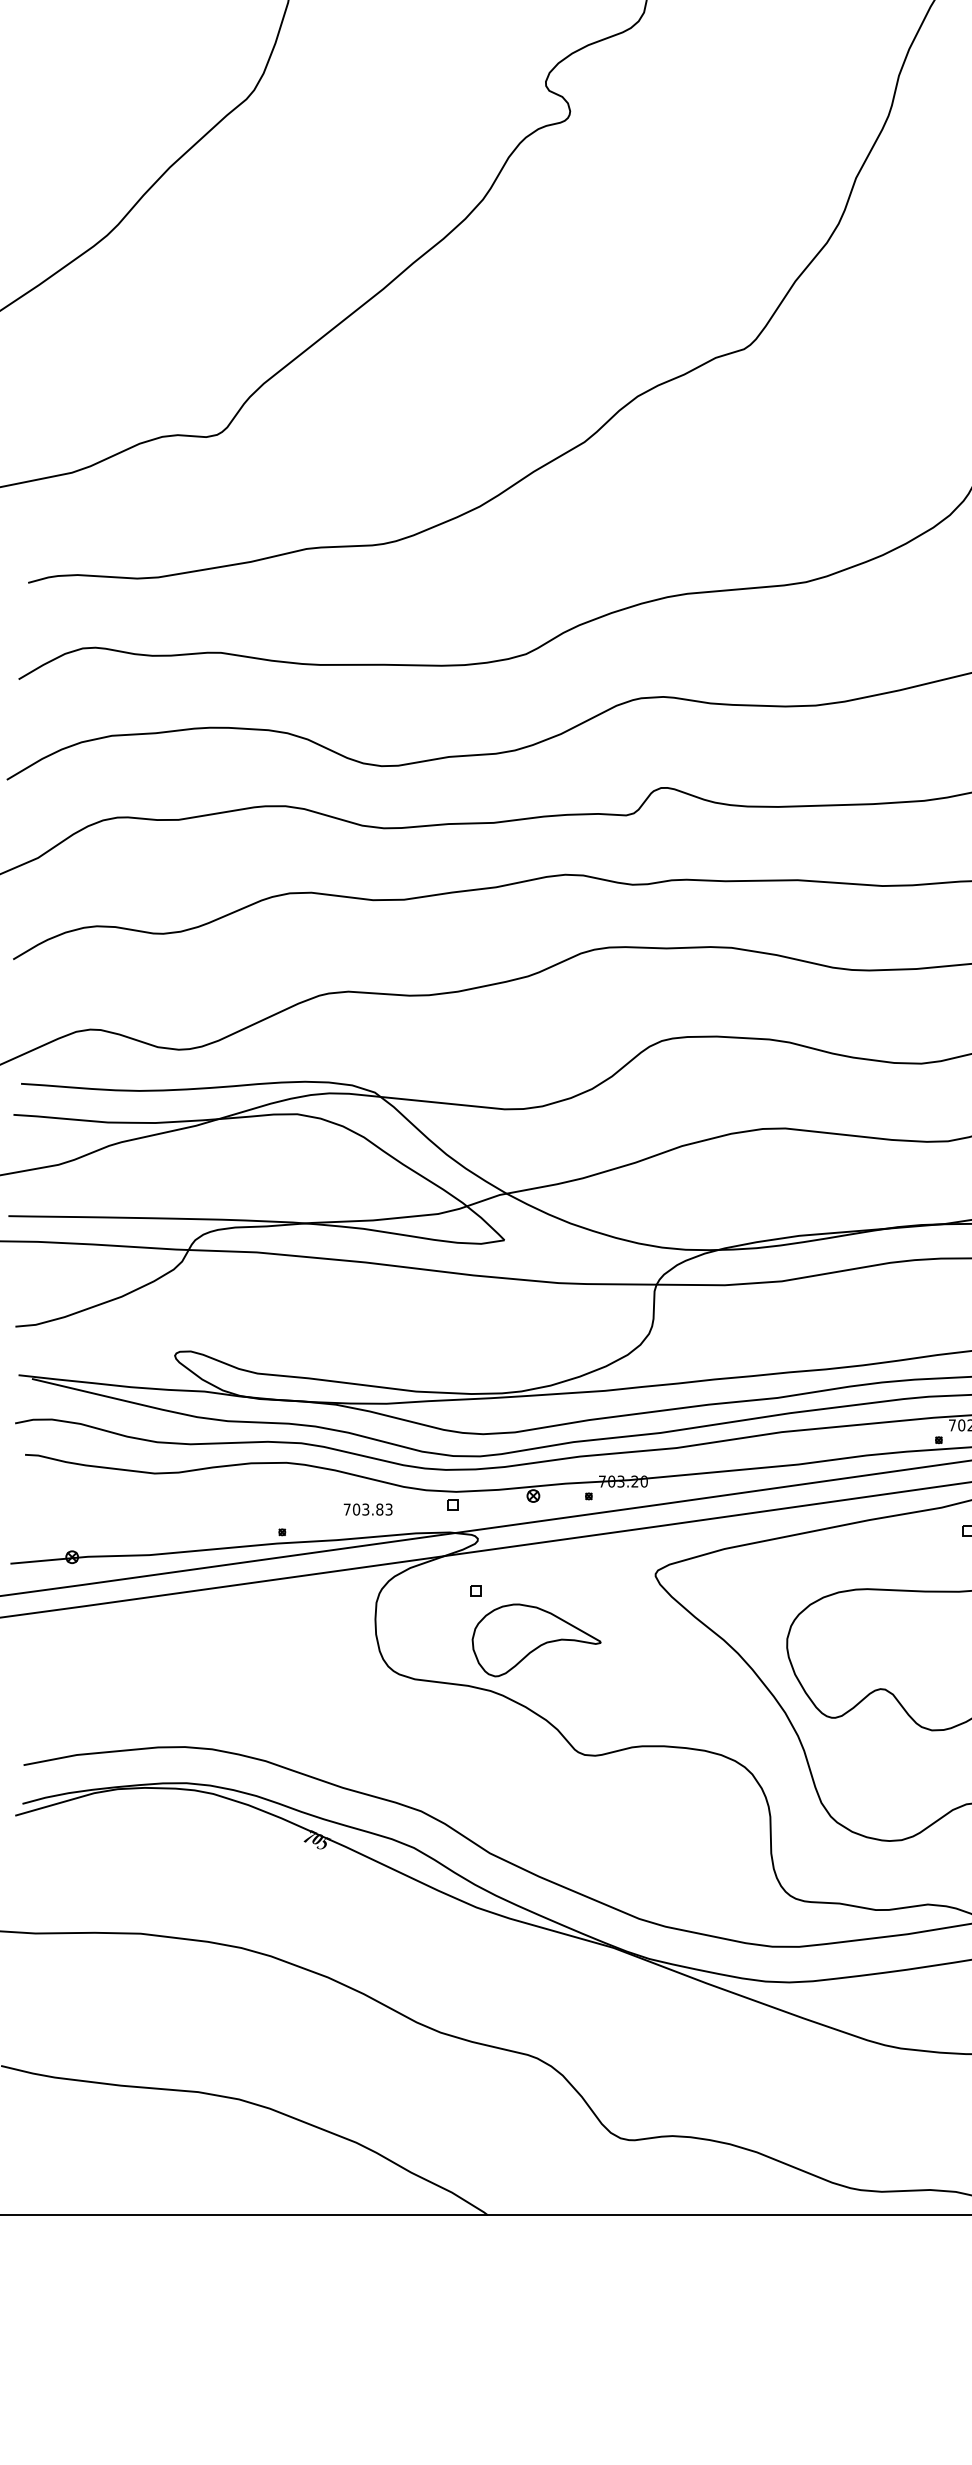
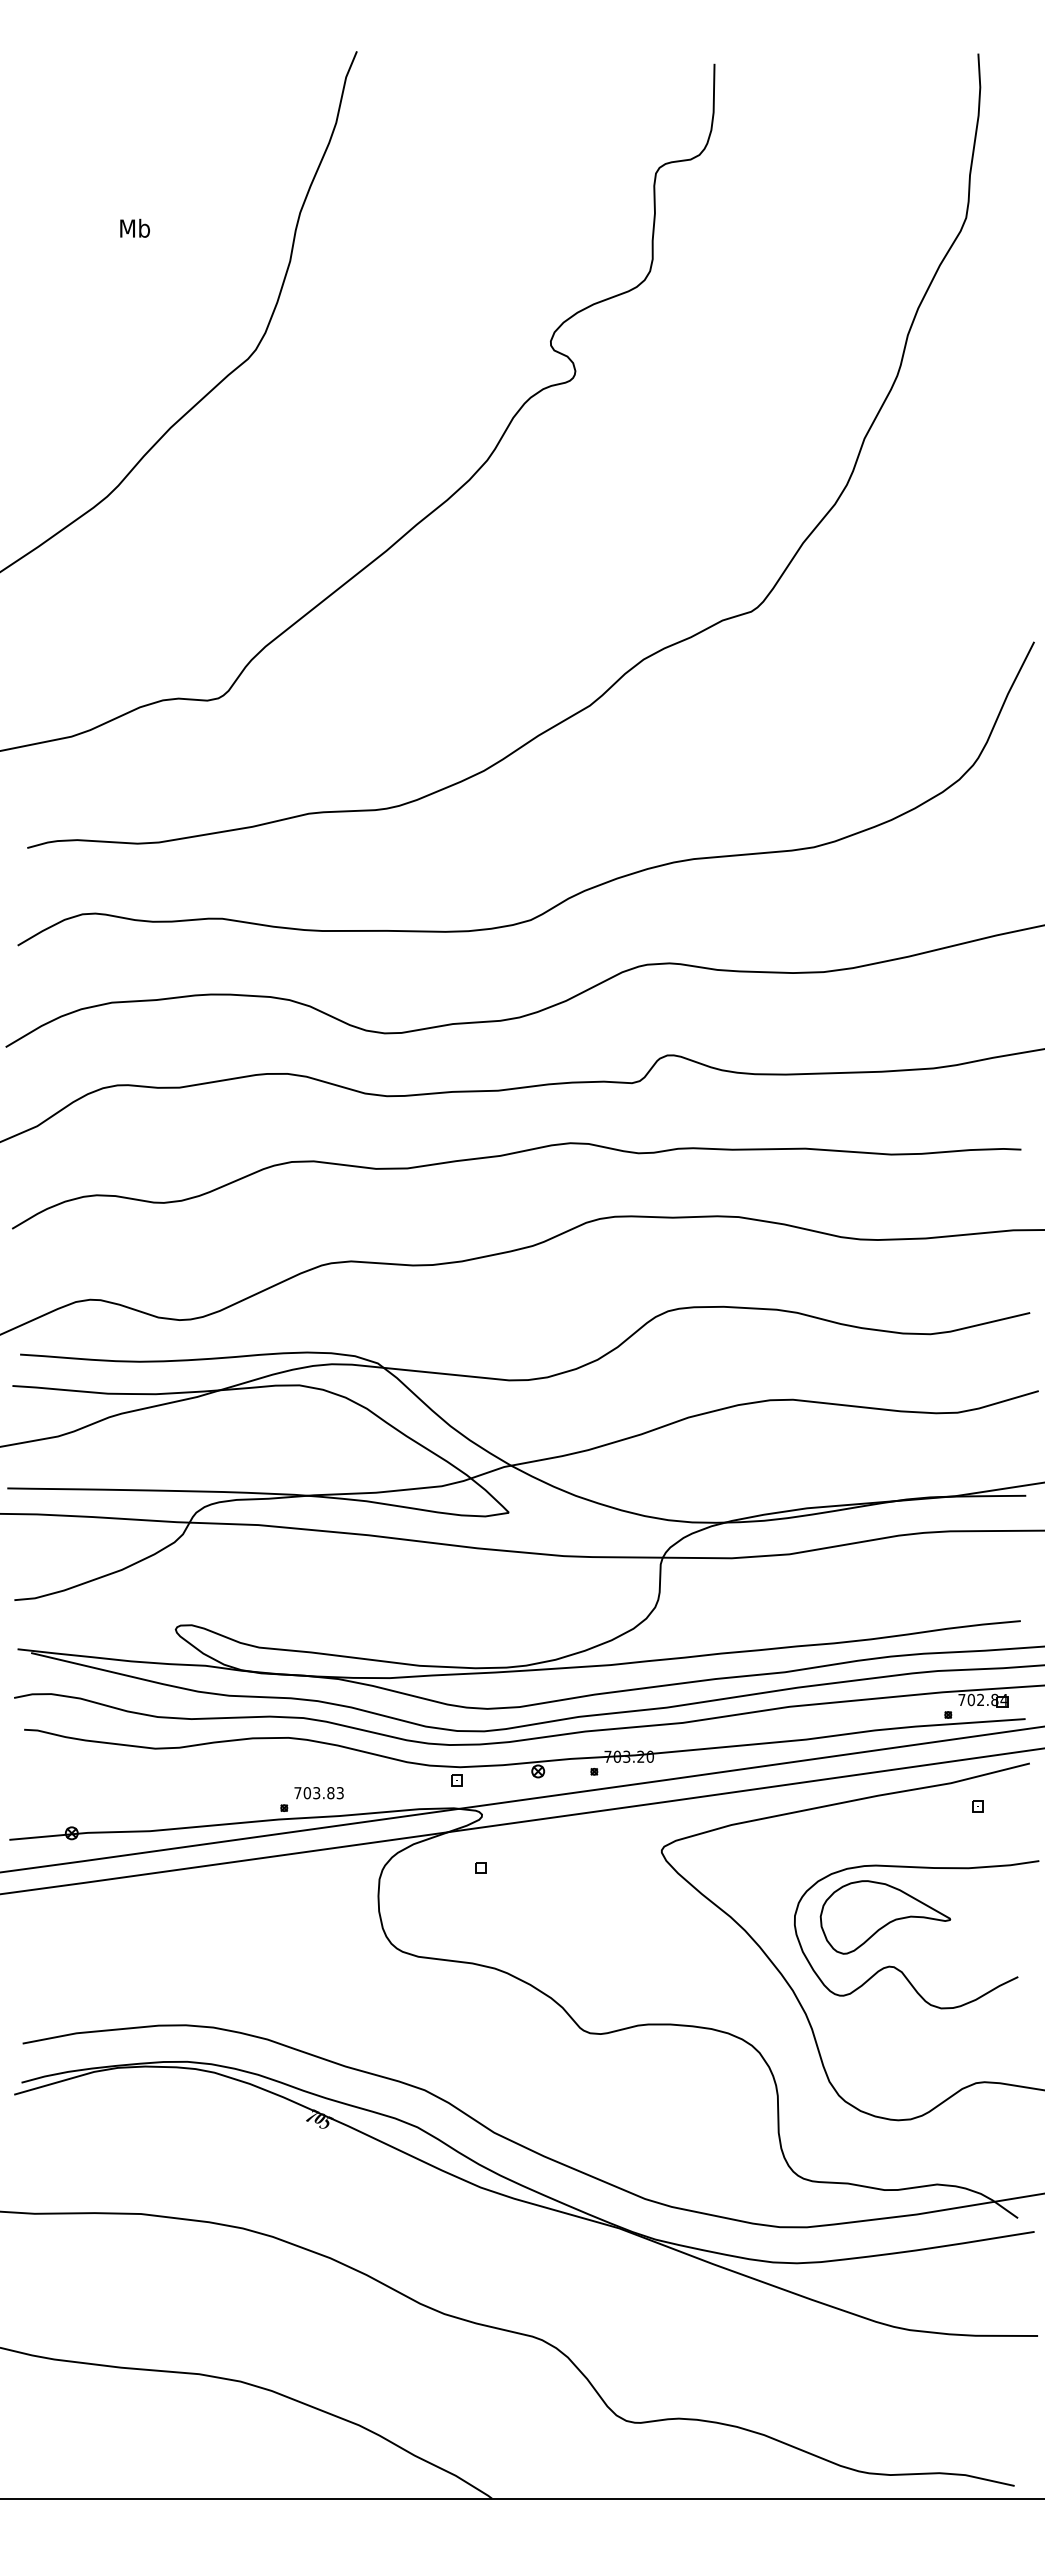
text: (367, 1509) -> (318, 1793), moved
part: (536, 1640) -> (885, 1917), moved

